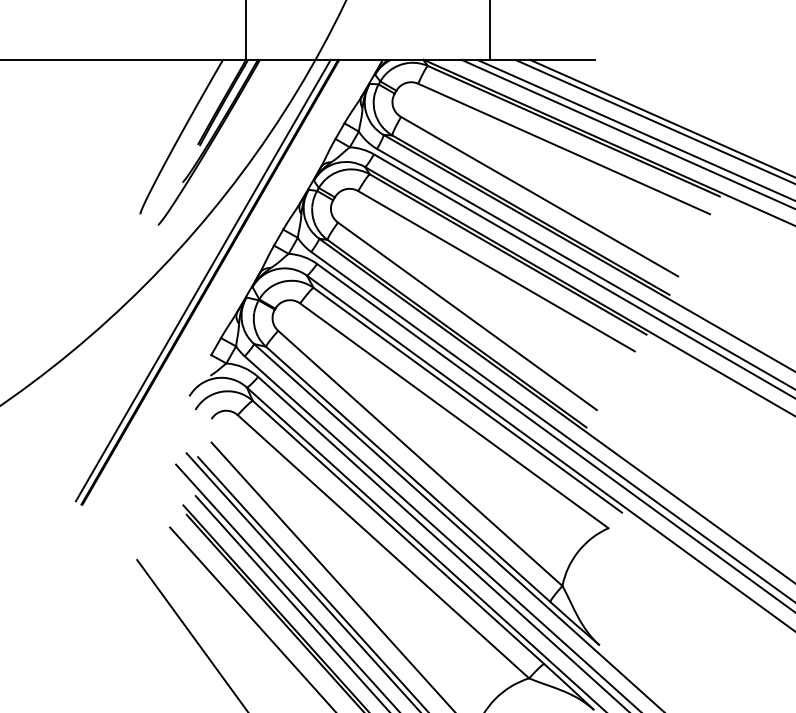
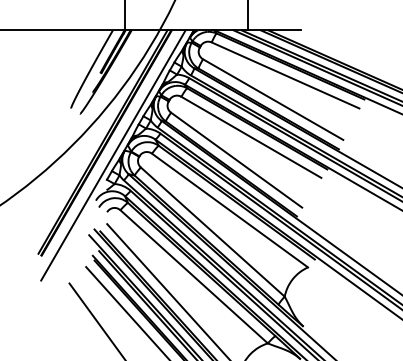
line: (224, 307) -> (113, 155), added

